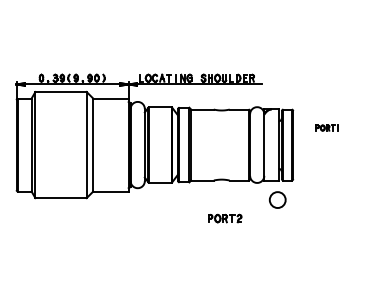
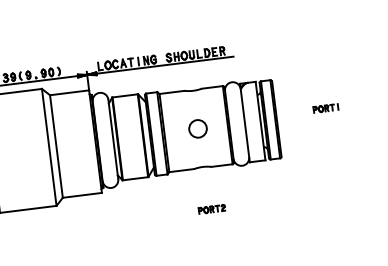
part: (326, 127) -> (324, 107), moved
circle: (277, 199) -> (197, 128), moved
part: (225, 218) -> (212, 209), size x0.71

